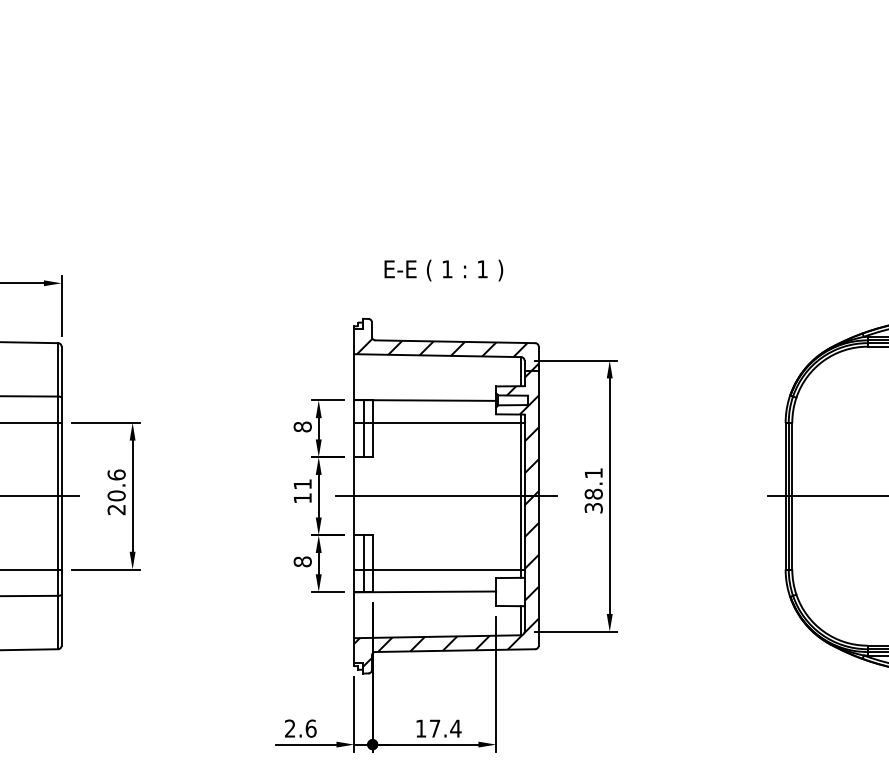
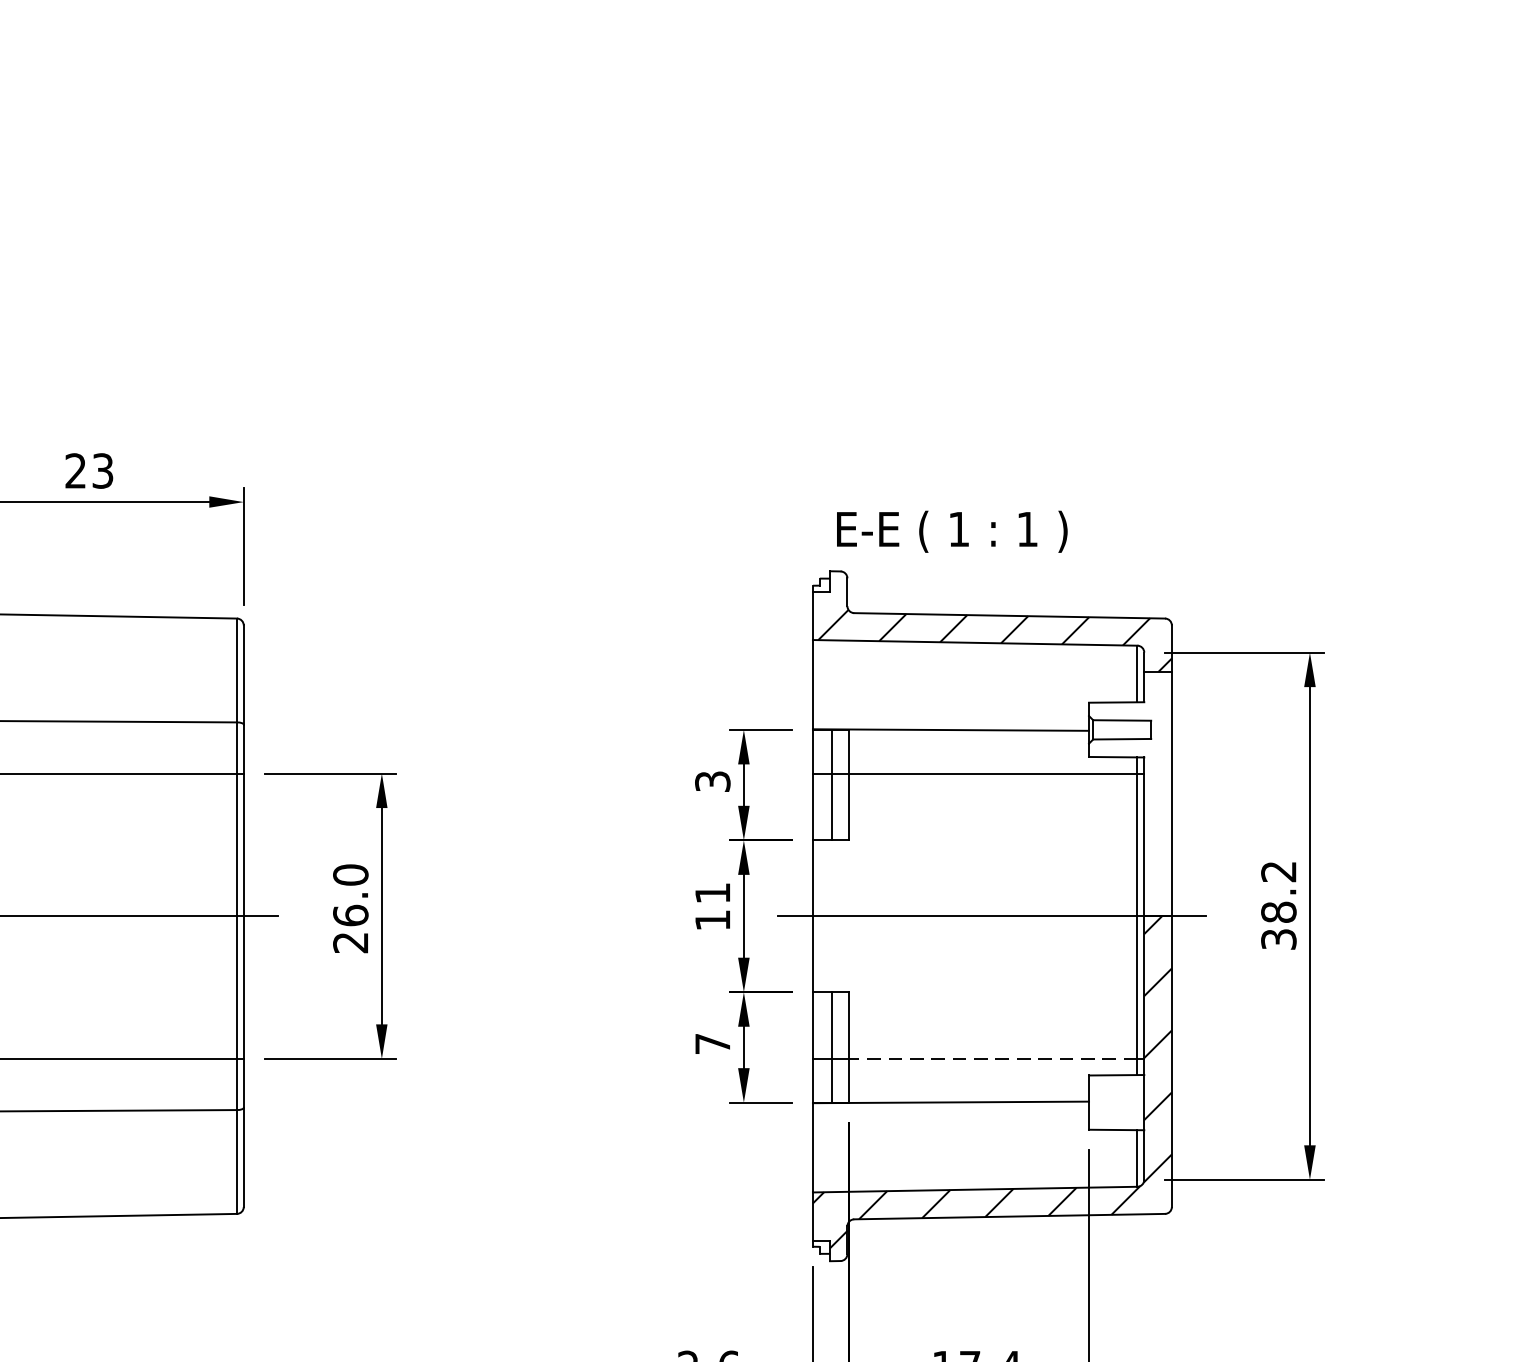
text: (443, 270) -> (951, 531), moved
text: (302, 426) -> (712, 780), 8 -> 3
hatch: (522, 433) -> (1140, 794), removed
text: (593, 473) -> (1278, 872), 38.1 -> 38.2
text: (116, 485) -> (350, 895), 20.6 -> 26.0
text: (302, 561) -> (712, 1043), 8 -> 7
line: (446, 569) -> (992, 1058), solid -> dashed

